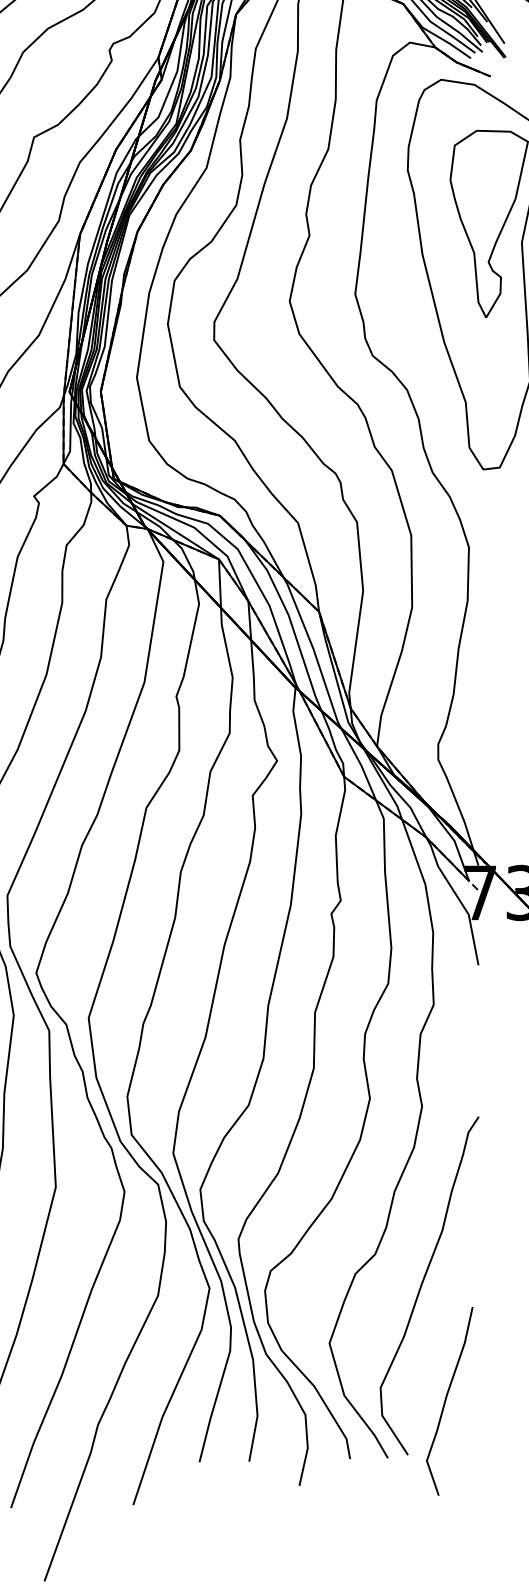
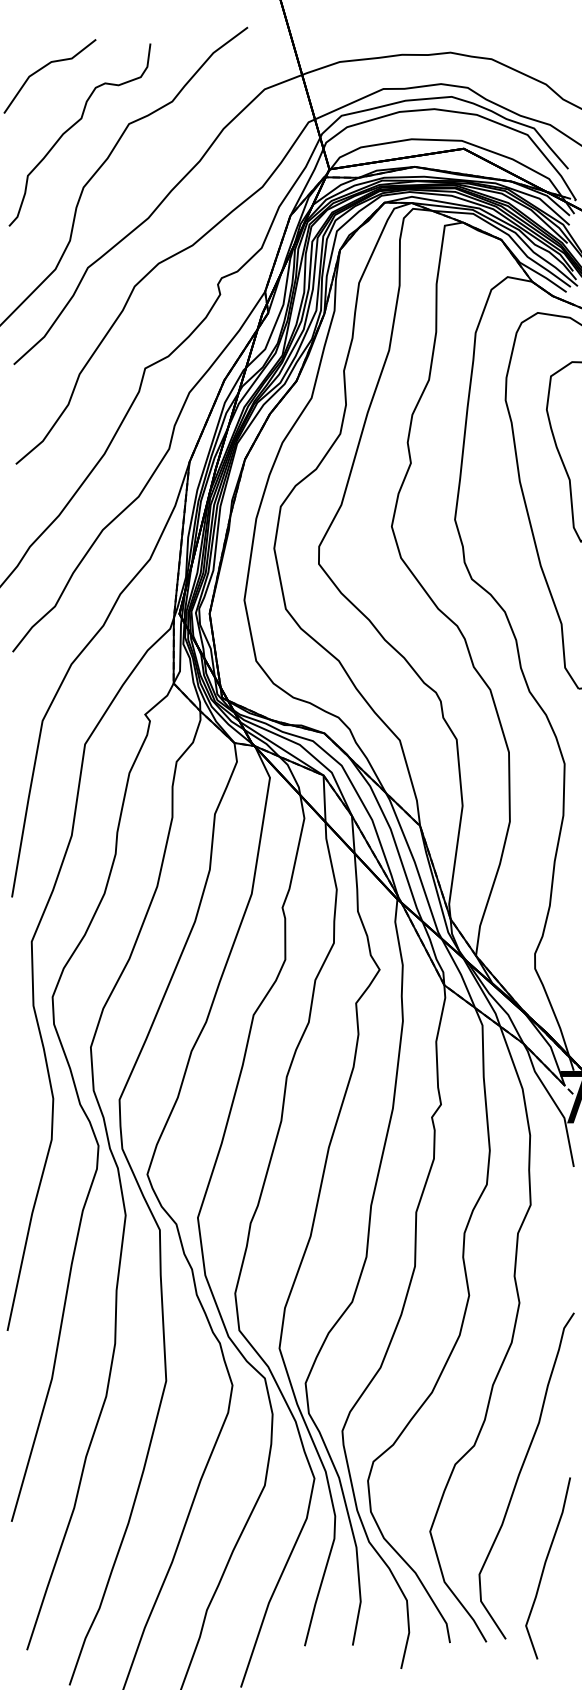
curve: (447, 1399) -> (545, 1566), moved

